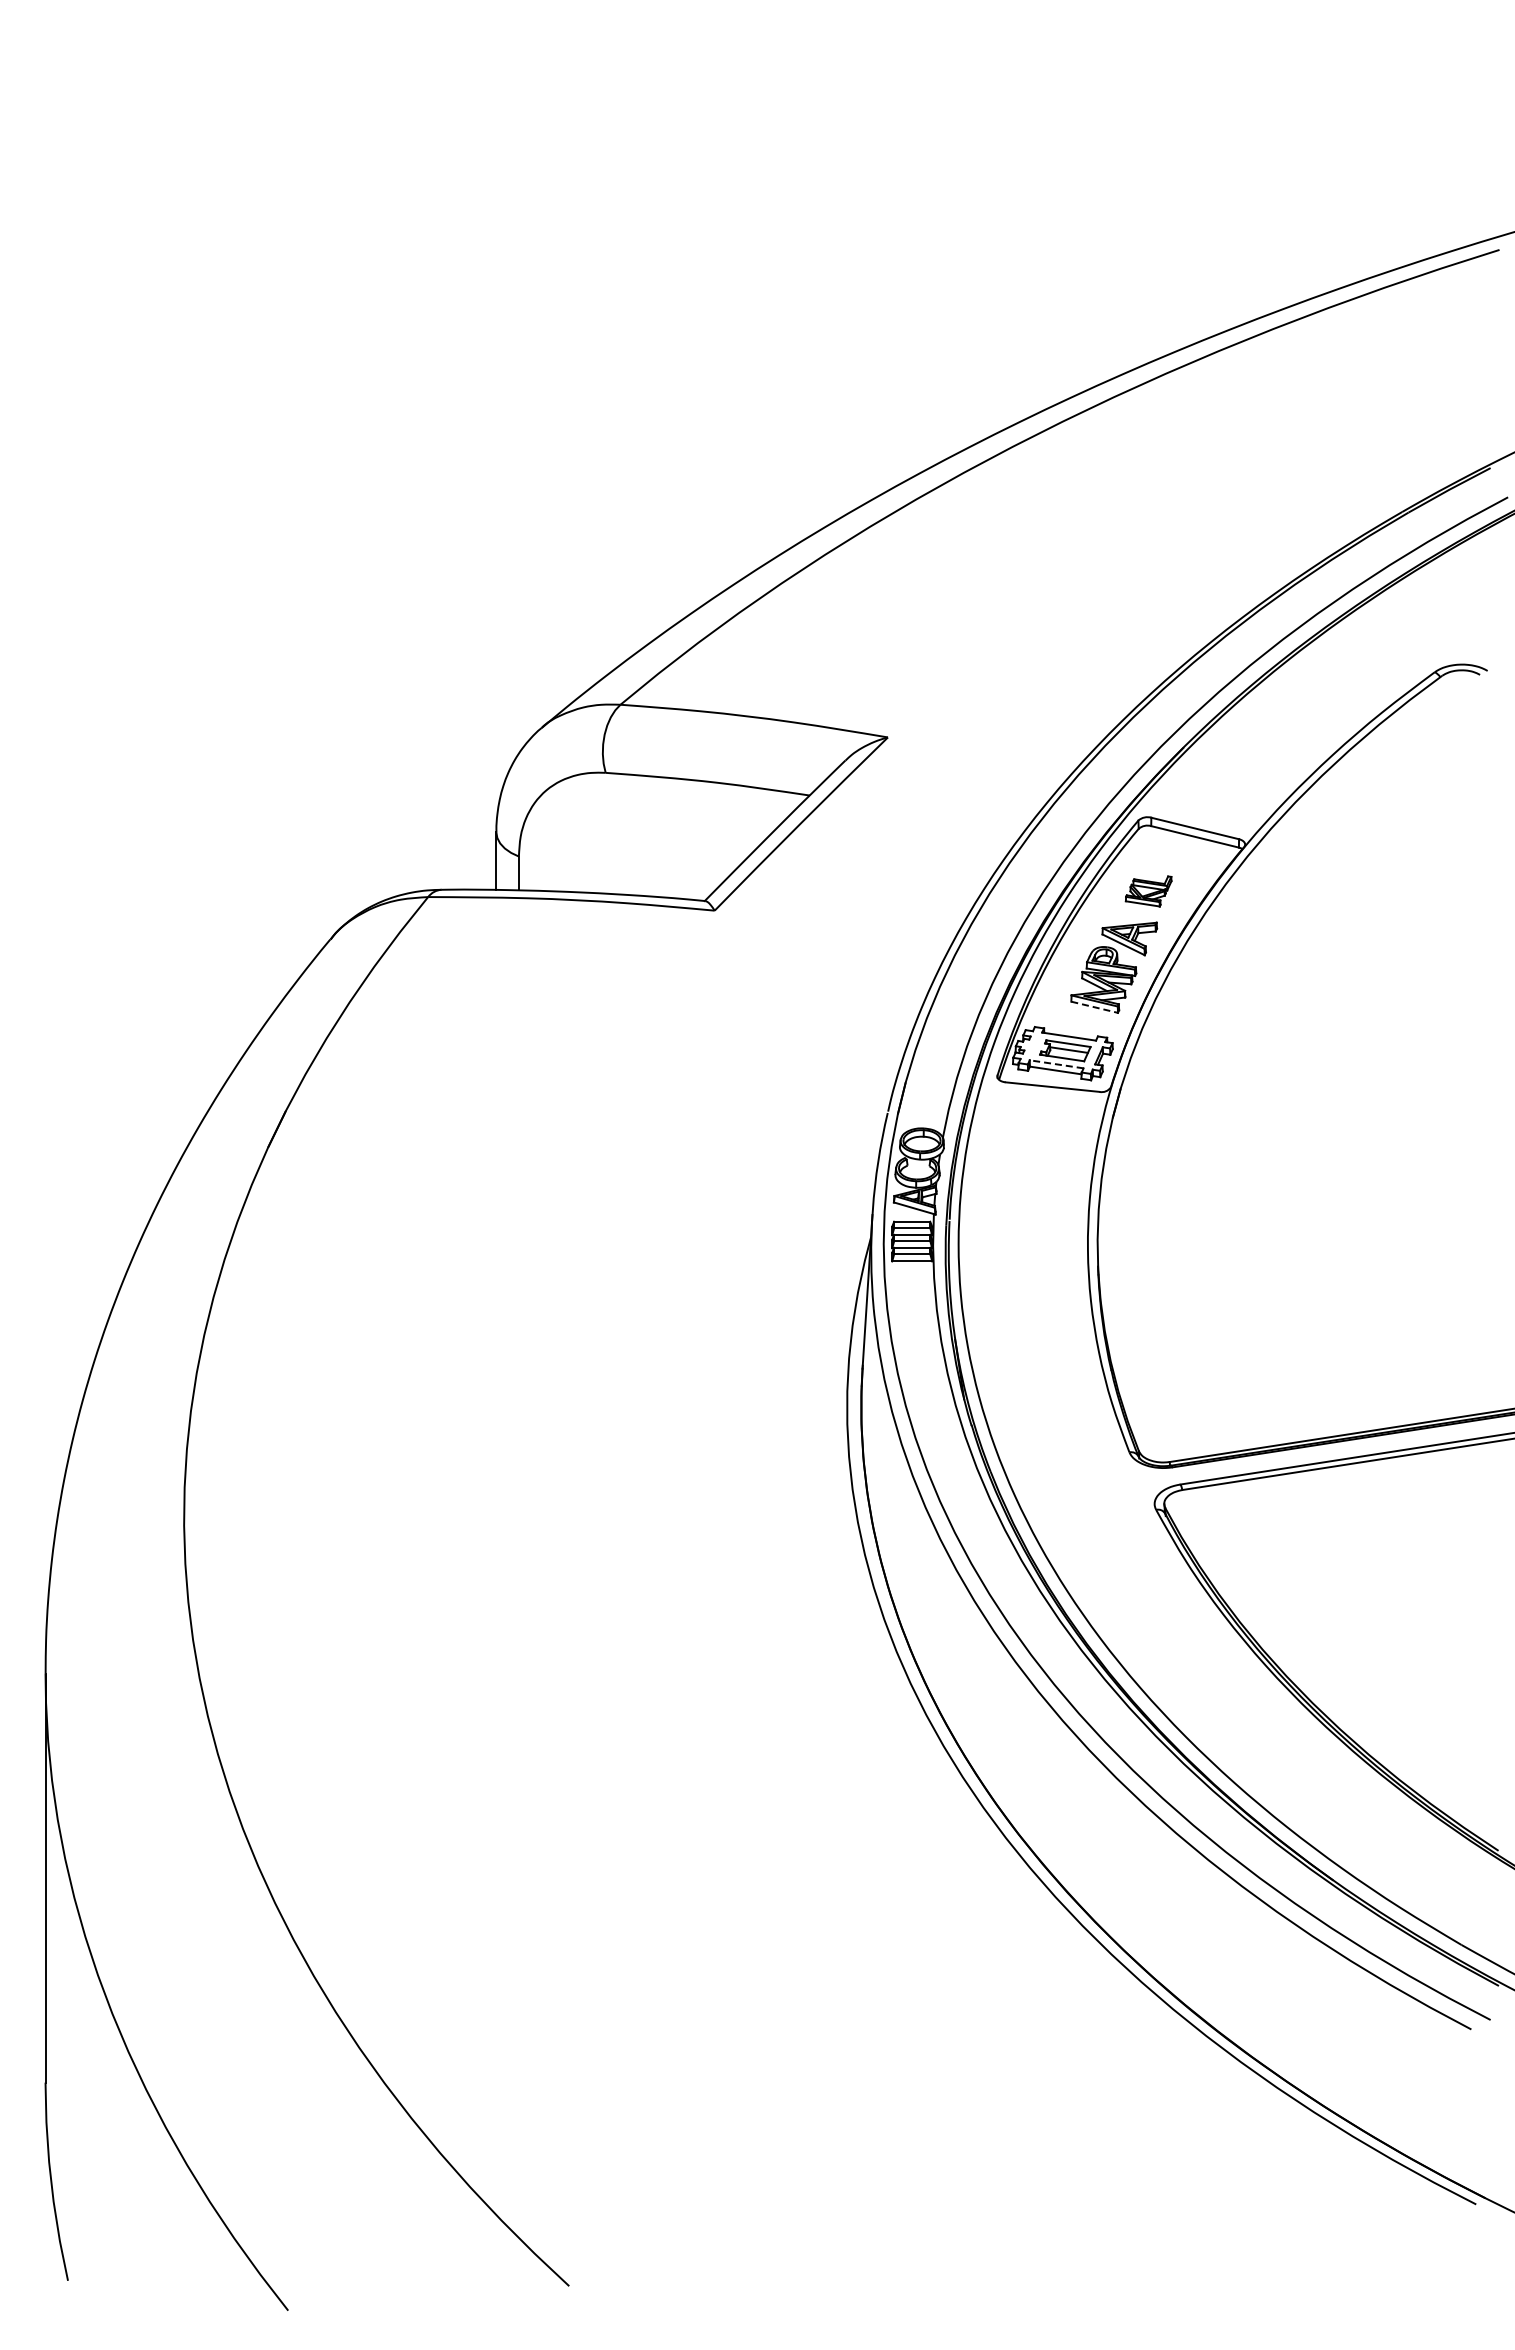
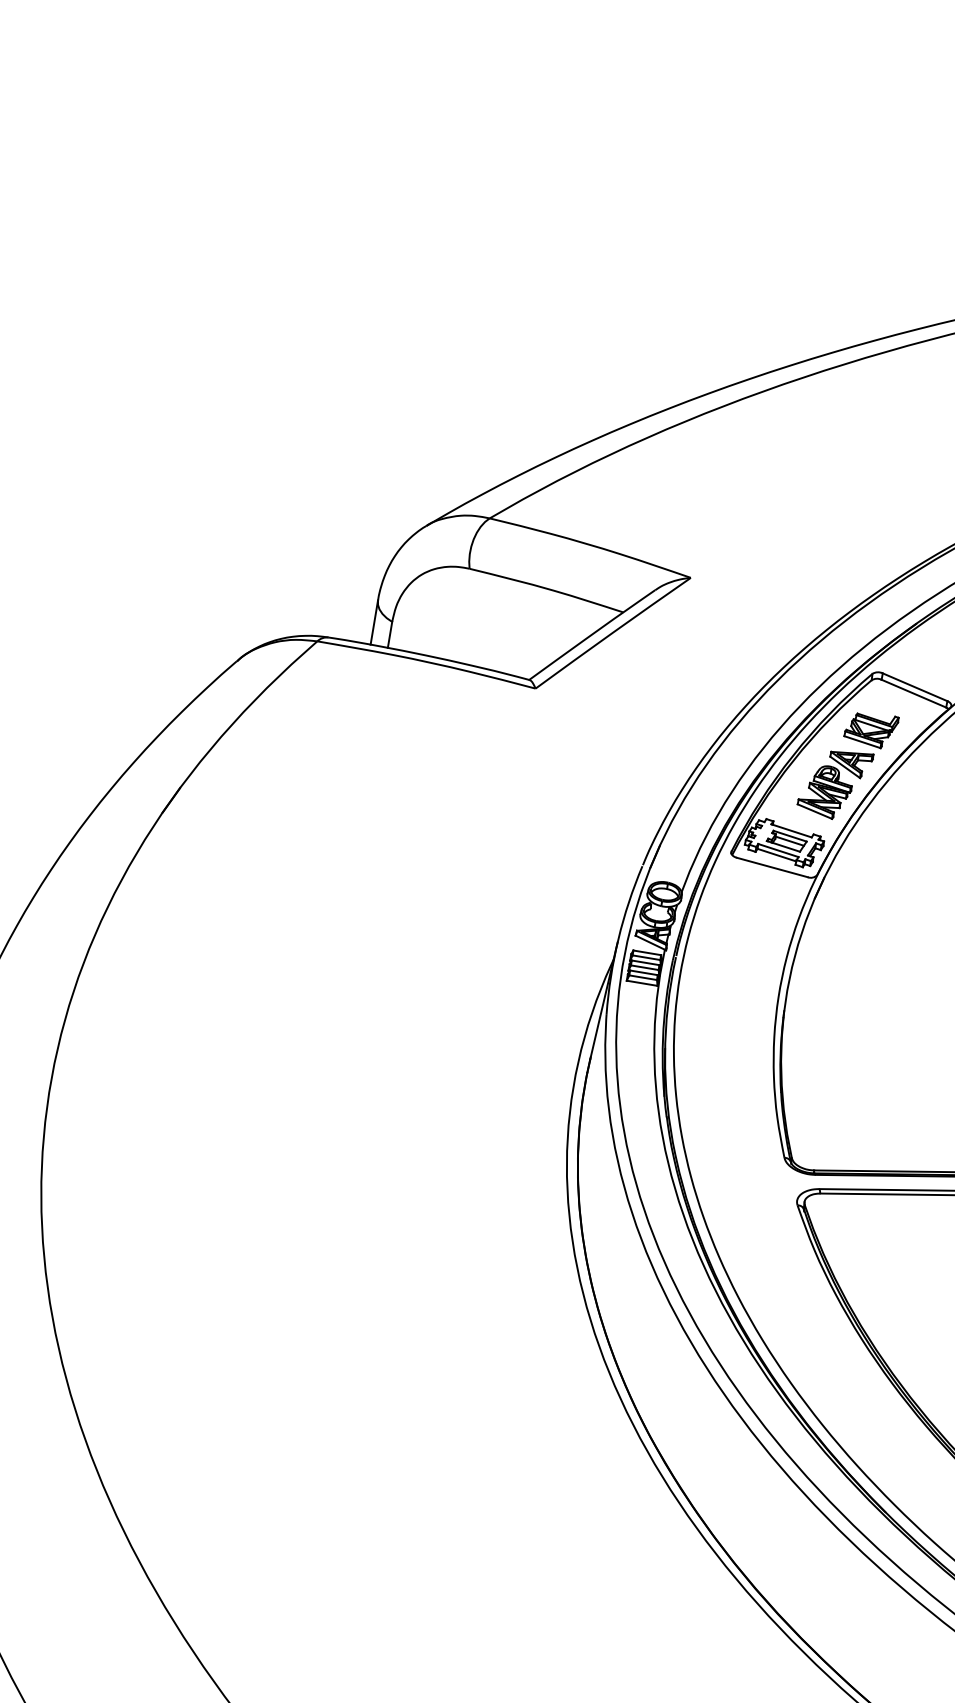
part: (1148, 891) -> (871, 729), size x1.43
line: (1094, 1007) -> (814, 811), dashed -> solid
line: (1056, 1064) -> (778, 850), dashed -> solid

